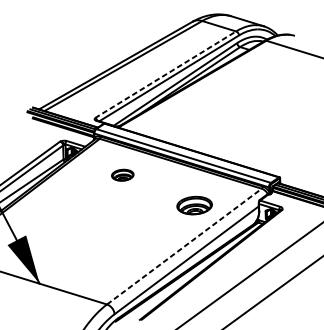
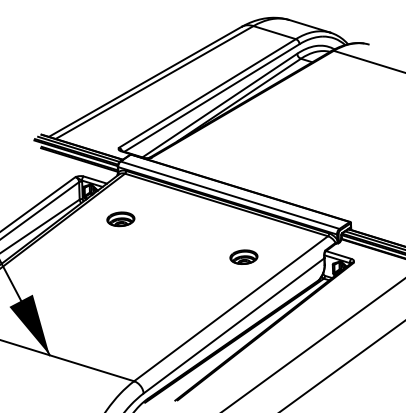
line: (165, 74) -> (207, 93), dashed -> solid
part: (122, 175) -> (120, 219), moved
part: (194, 204) -> (243, 256), size x0.62
line: (184, 246) -> (231, 308), dashed -> solid

